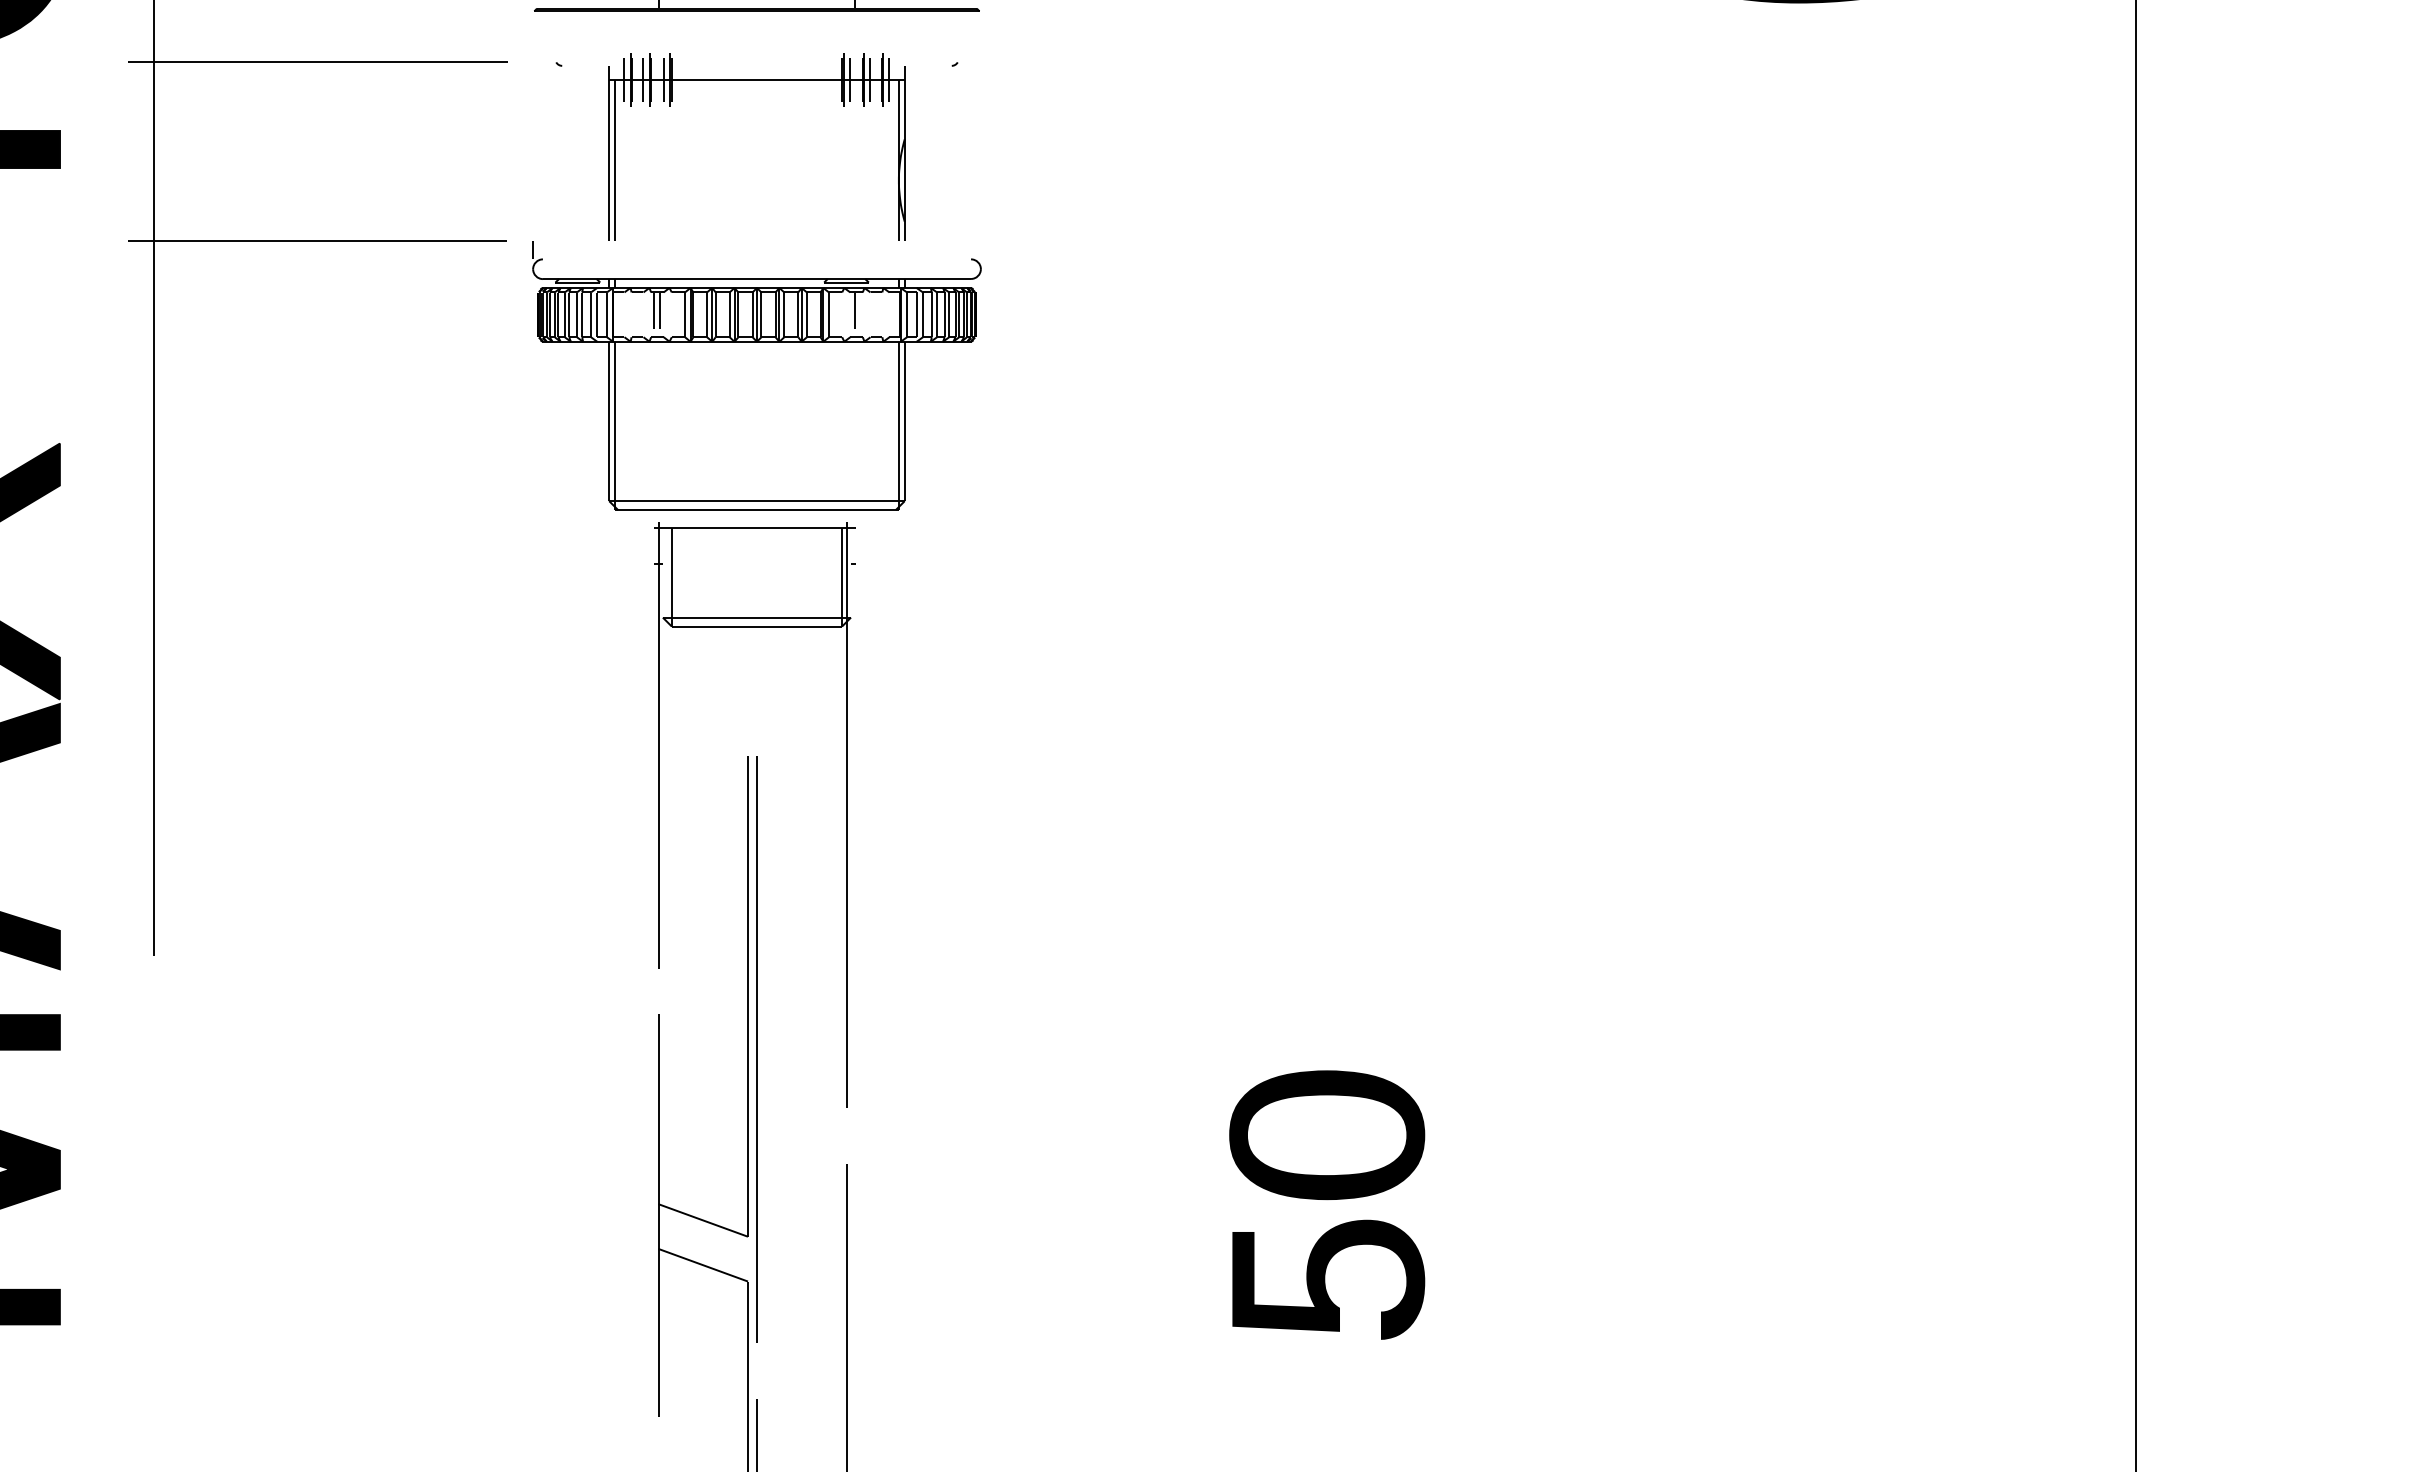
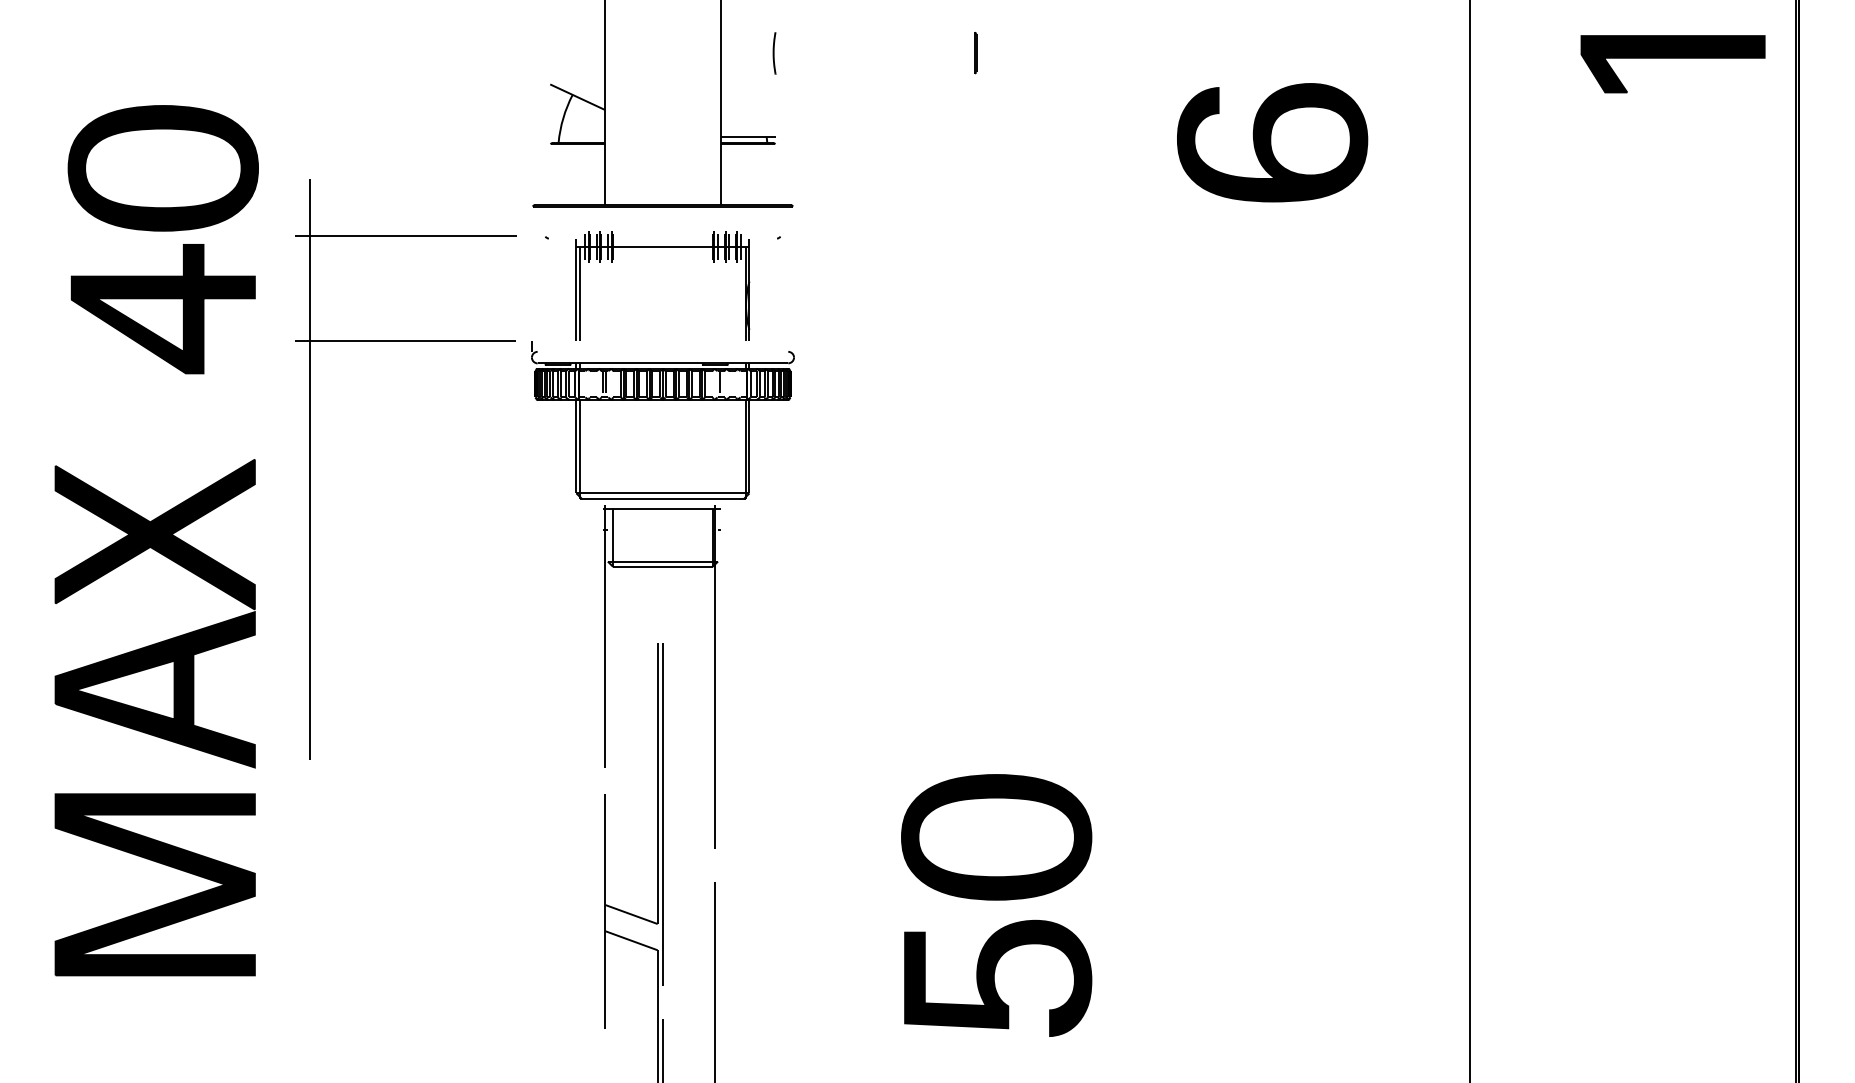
part: (1326, 1205) -> (996, 905), size x1.67

